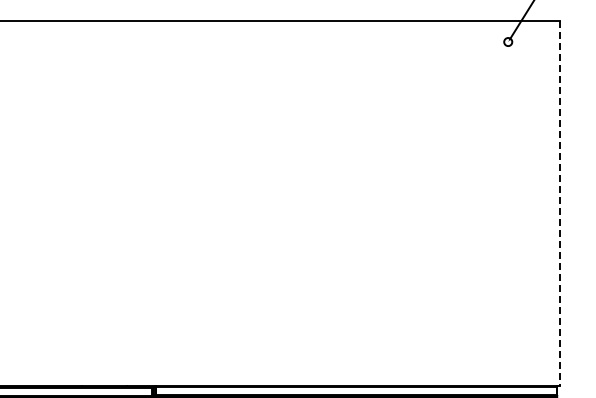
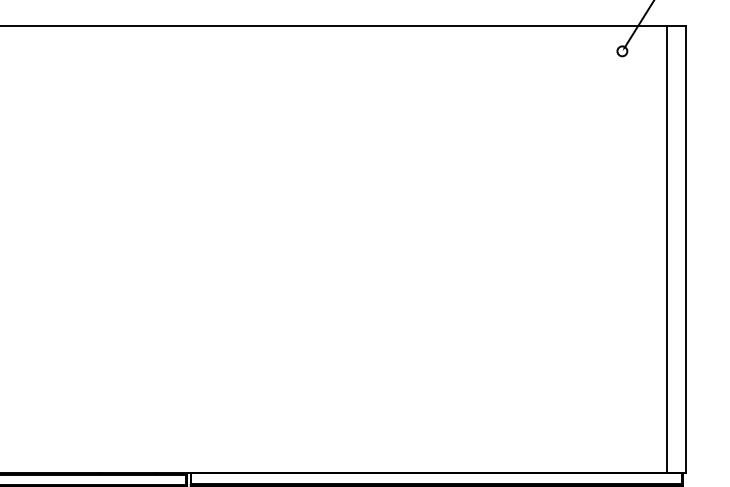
line: (544, 203) -> (666, 249), added
line: (560, 203) -> (686, 249), dashed -> solid

